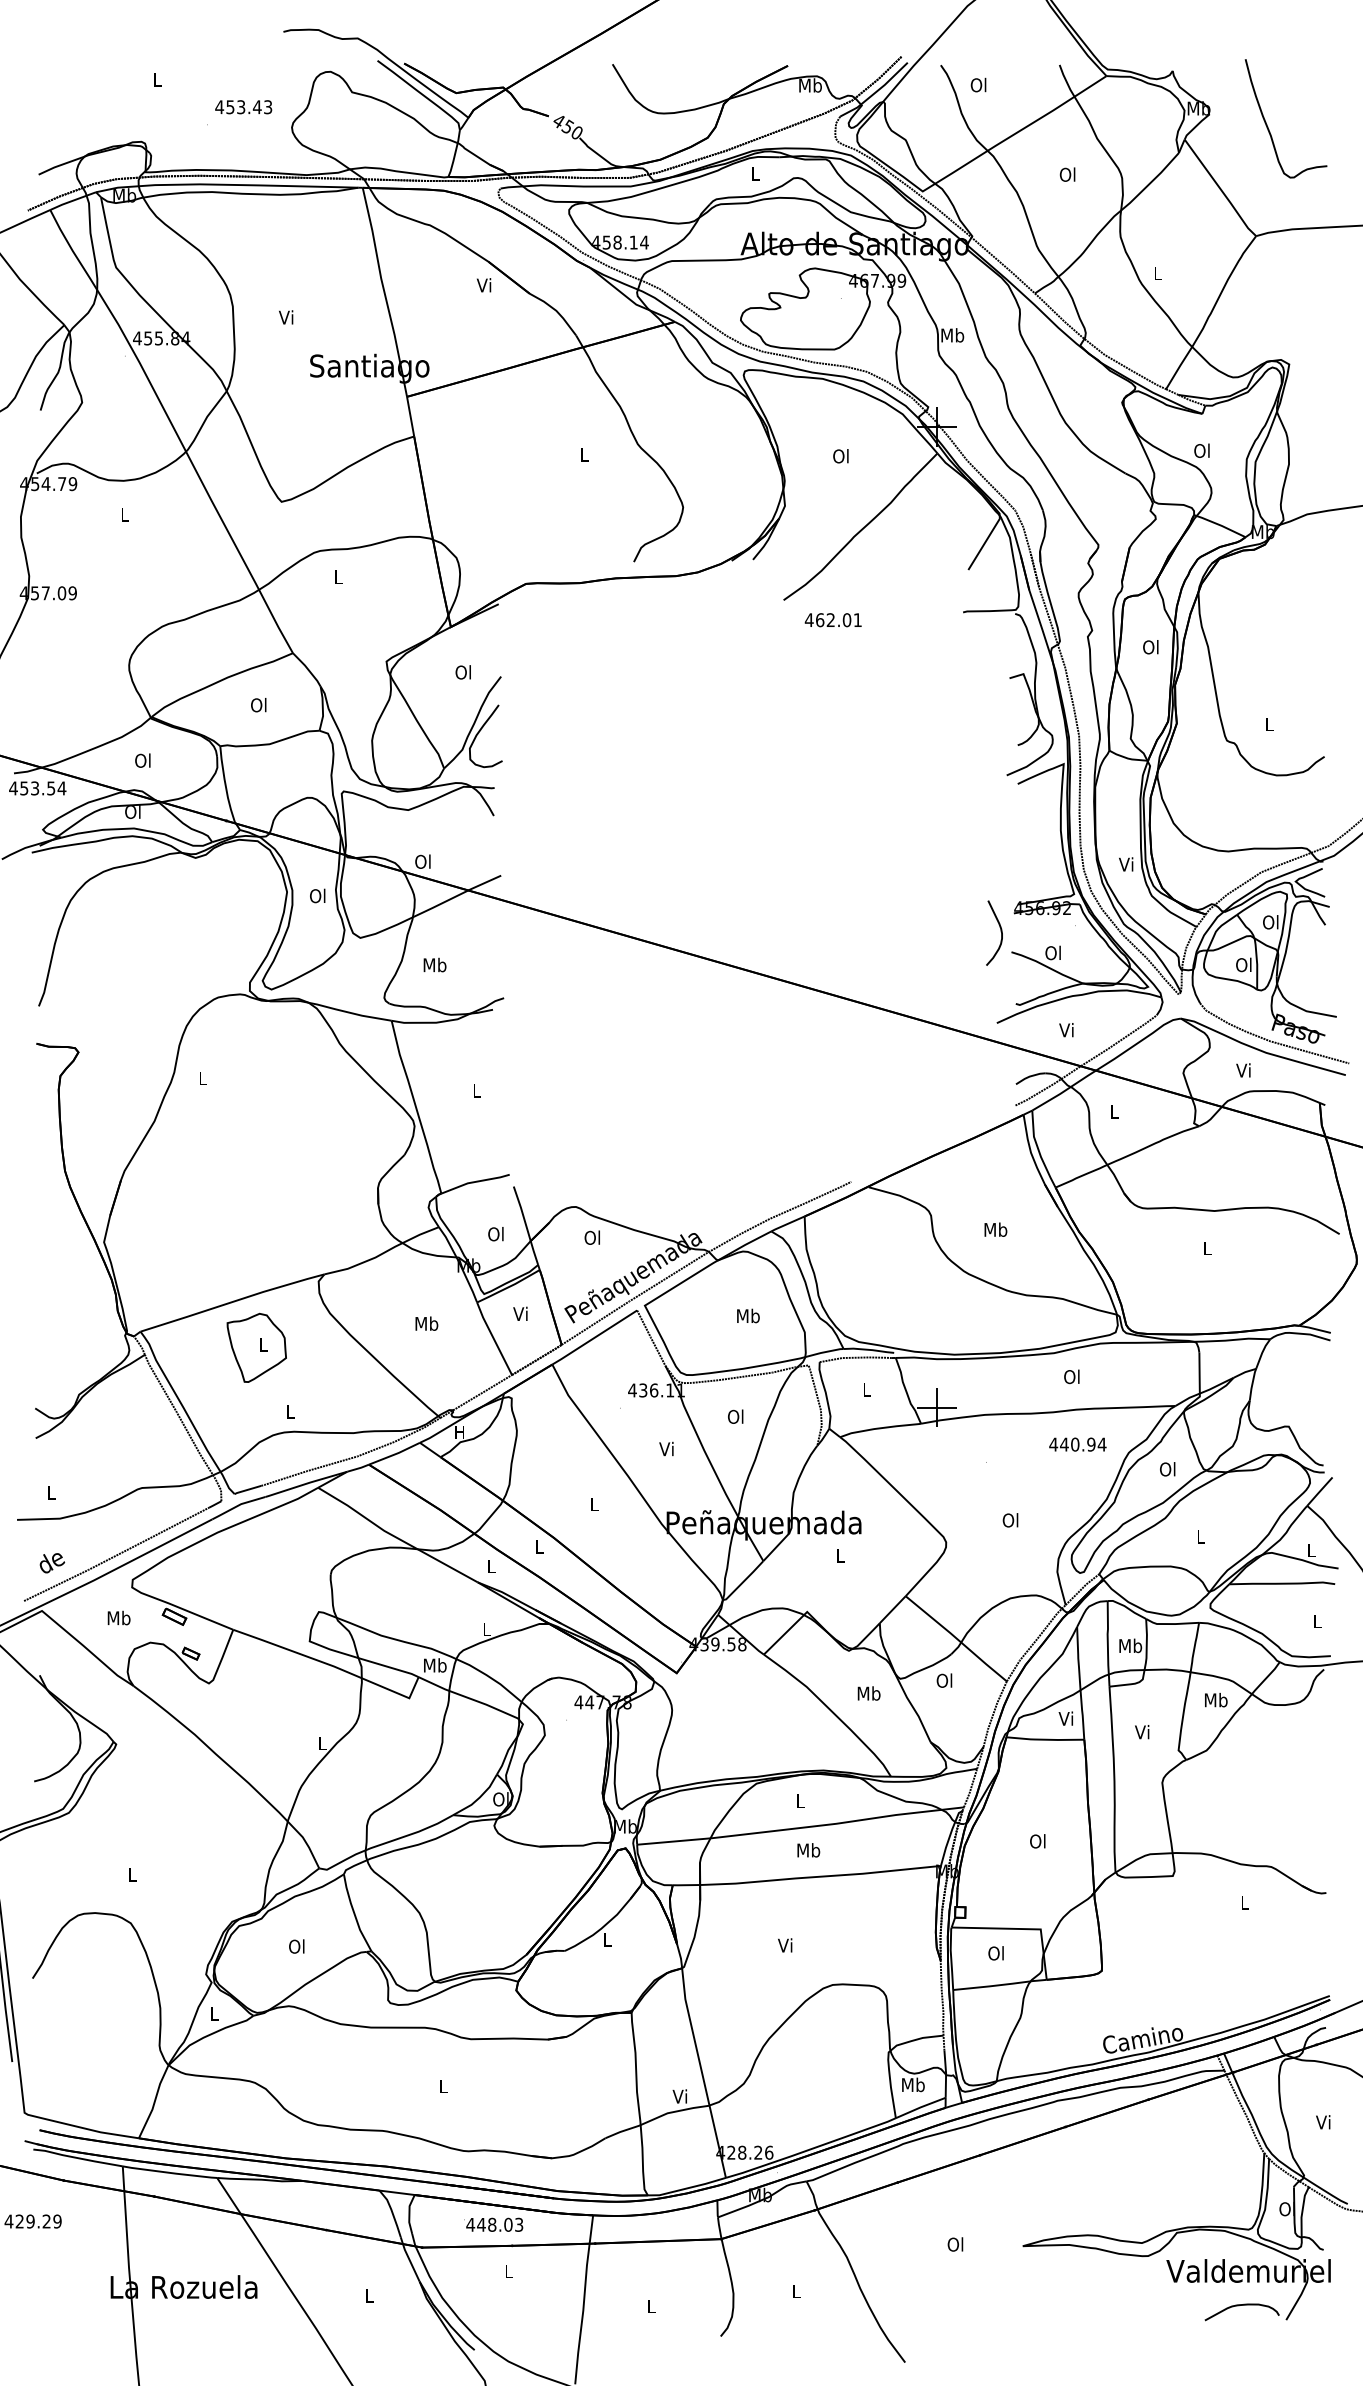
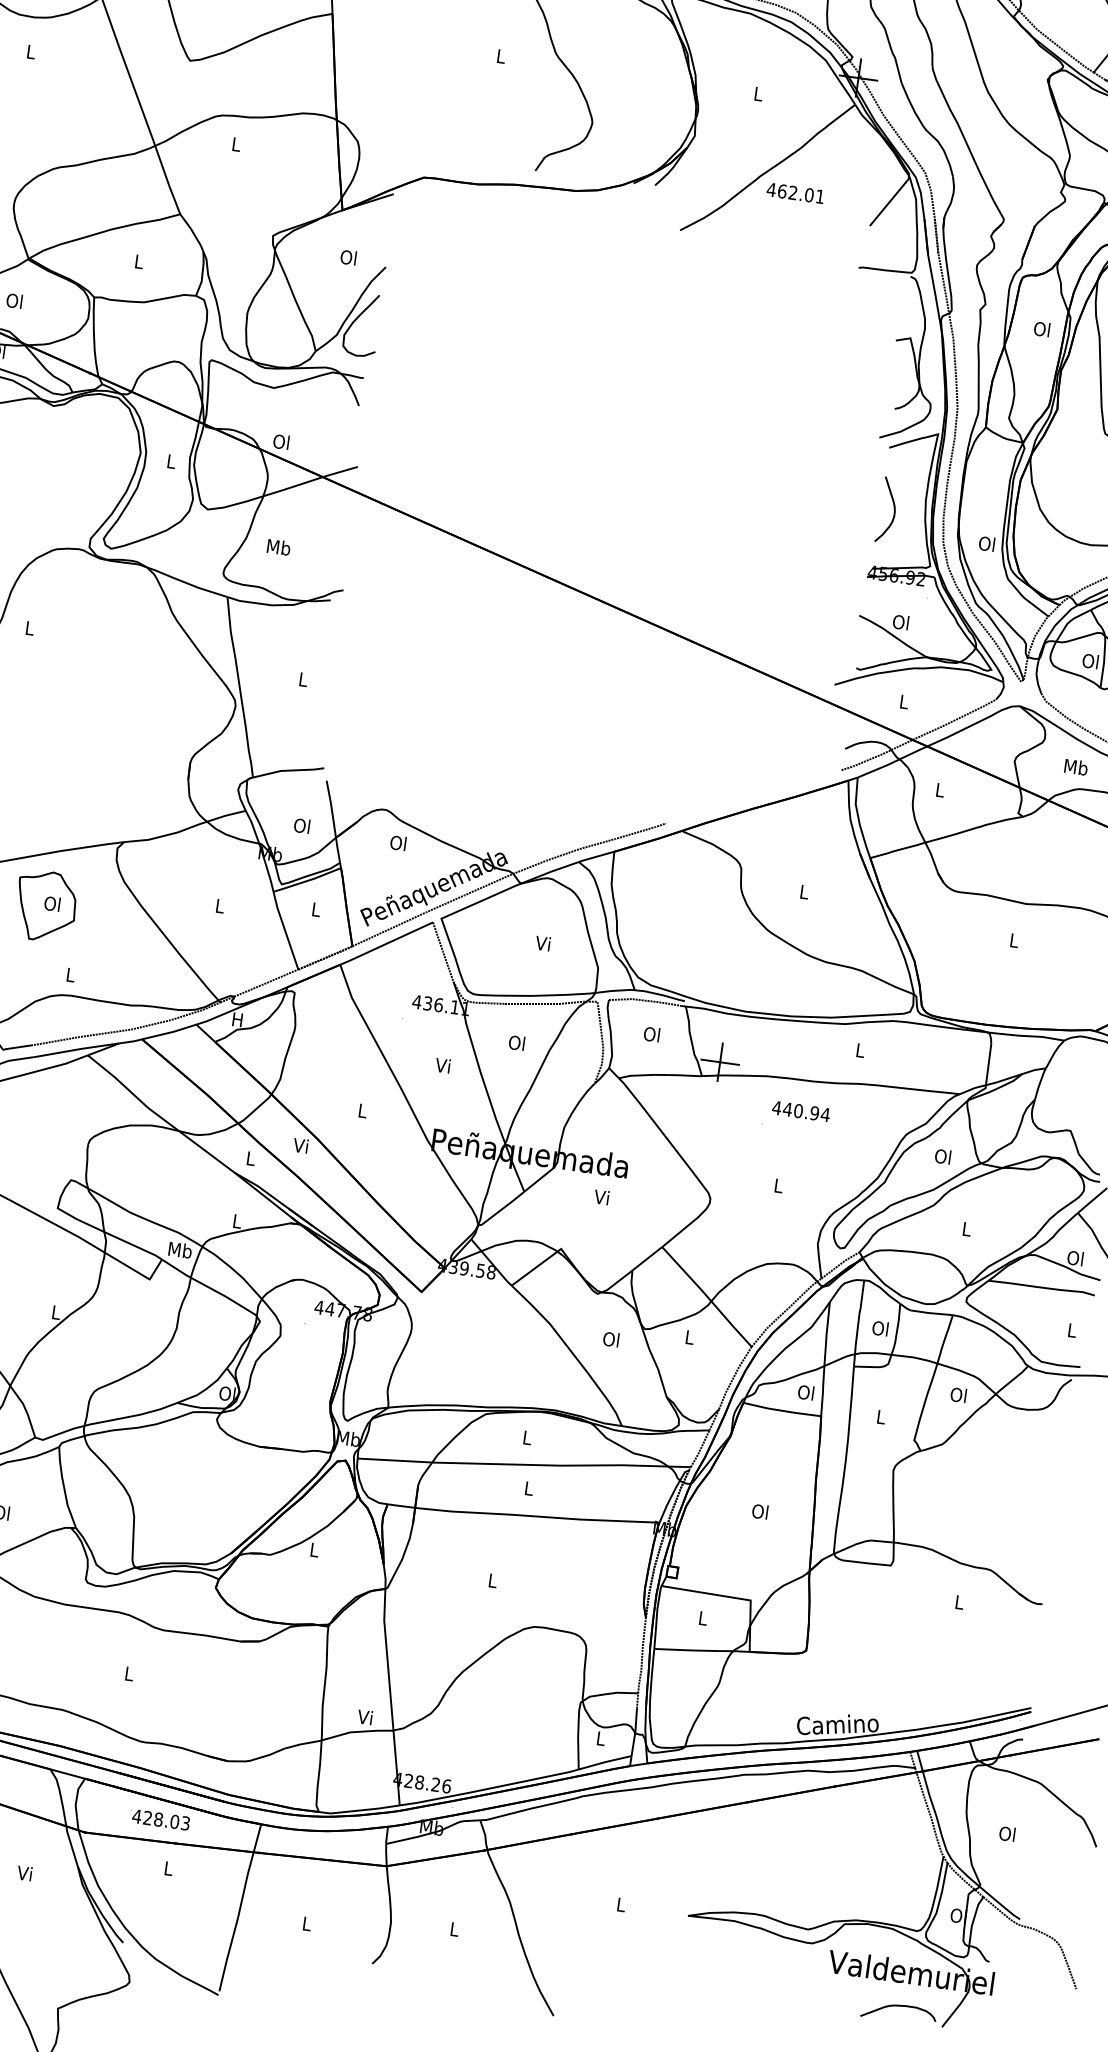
text: (840, 456) -> (757, 94), Ol -> L
text: (832, 620) -> (794, 193), moved
text: (258, 704) -> (138, 260), Ol -> L
text: (1126, 864) -> (986, 543), Vi -> Ol
text: (317, 895) -> (170, 460), Ol -> L
curve: (1000, 931) -> (893, 509), moved
text: (1066, 1030) -> (903, 702), Vi -> L
text: (1244, 1070) -> (1076, 767), Vi -> Mb
text: (995, 1229) -> (804, 891), Mb -> L
text: (520, 1313) -> (315, 909), Vi -> L
text: (748, 1315) -> (544, 943), Mb -> Vi
text: (426, 1323) -> (219, 905), Mb -> L
text: (262, 1344) -> (52, 903), L -> Ol
text: (1071, 1376) -> (859, 1049), Ol -> L
text: (866, 1389) -> (652, 1034), L -> Ol
text: (1077, 1444) -> (800, 1111), moved
text: (1010, 1520) -> (778, 1185), Ol -> L
text: (538, 1546) -> (300, 1145), L -> Vi
text: (1310, 1550) -> (1074, 1258), L -> Ol
text: (839, 1555) -> (601, 1196), L -> Vi
text: (1130, 1645) -> (880, 1328), Mb -> Ol
text: (944, 1680) -> (689, 1337), Ol -> L
text: (868, 1693) -> (611, 1339), Mb -> Ol
text: (1216, 1699) -> (959, 1394), Mb -> Ol
text: (1065, 1718) -> (805, 1392), Vi -> Ol
text: (1142, 1732) -> (880, 1417), Vi -> L
text: (808, 1850) -> (528, 1488), Mb -> L
text: (785, 1945) -> (492, 1580), Vi -> L
text: (995, 1953) -> (701, 1618), Ol -> L
text: (913, 2084) -> (601, 1738), Mb -> L
text: (1323, 2122) -> (1007, 1834), Vi -> Ol
text: (481, 2224) -> (147, 1817), 448.03 -> 428.03
text: (955, 2244) -> (620, 1904), Ol -> L
text: (368, 2295) -> (24, 1873), L -> Vi

